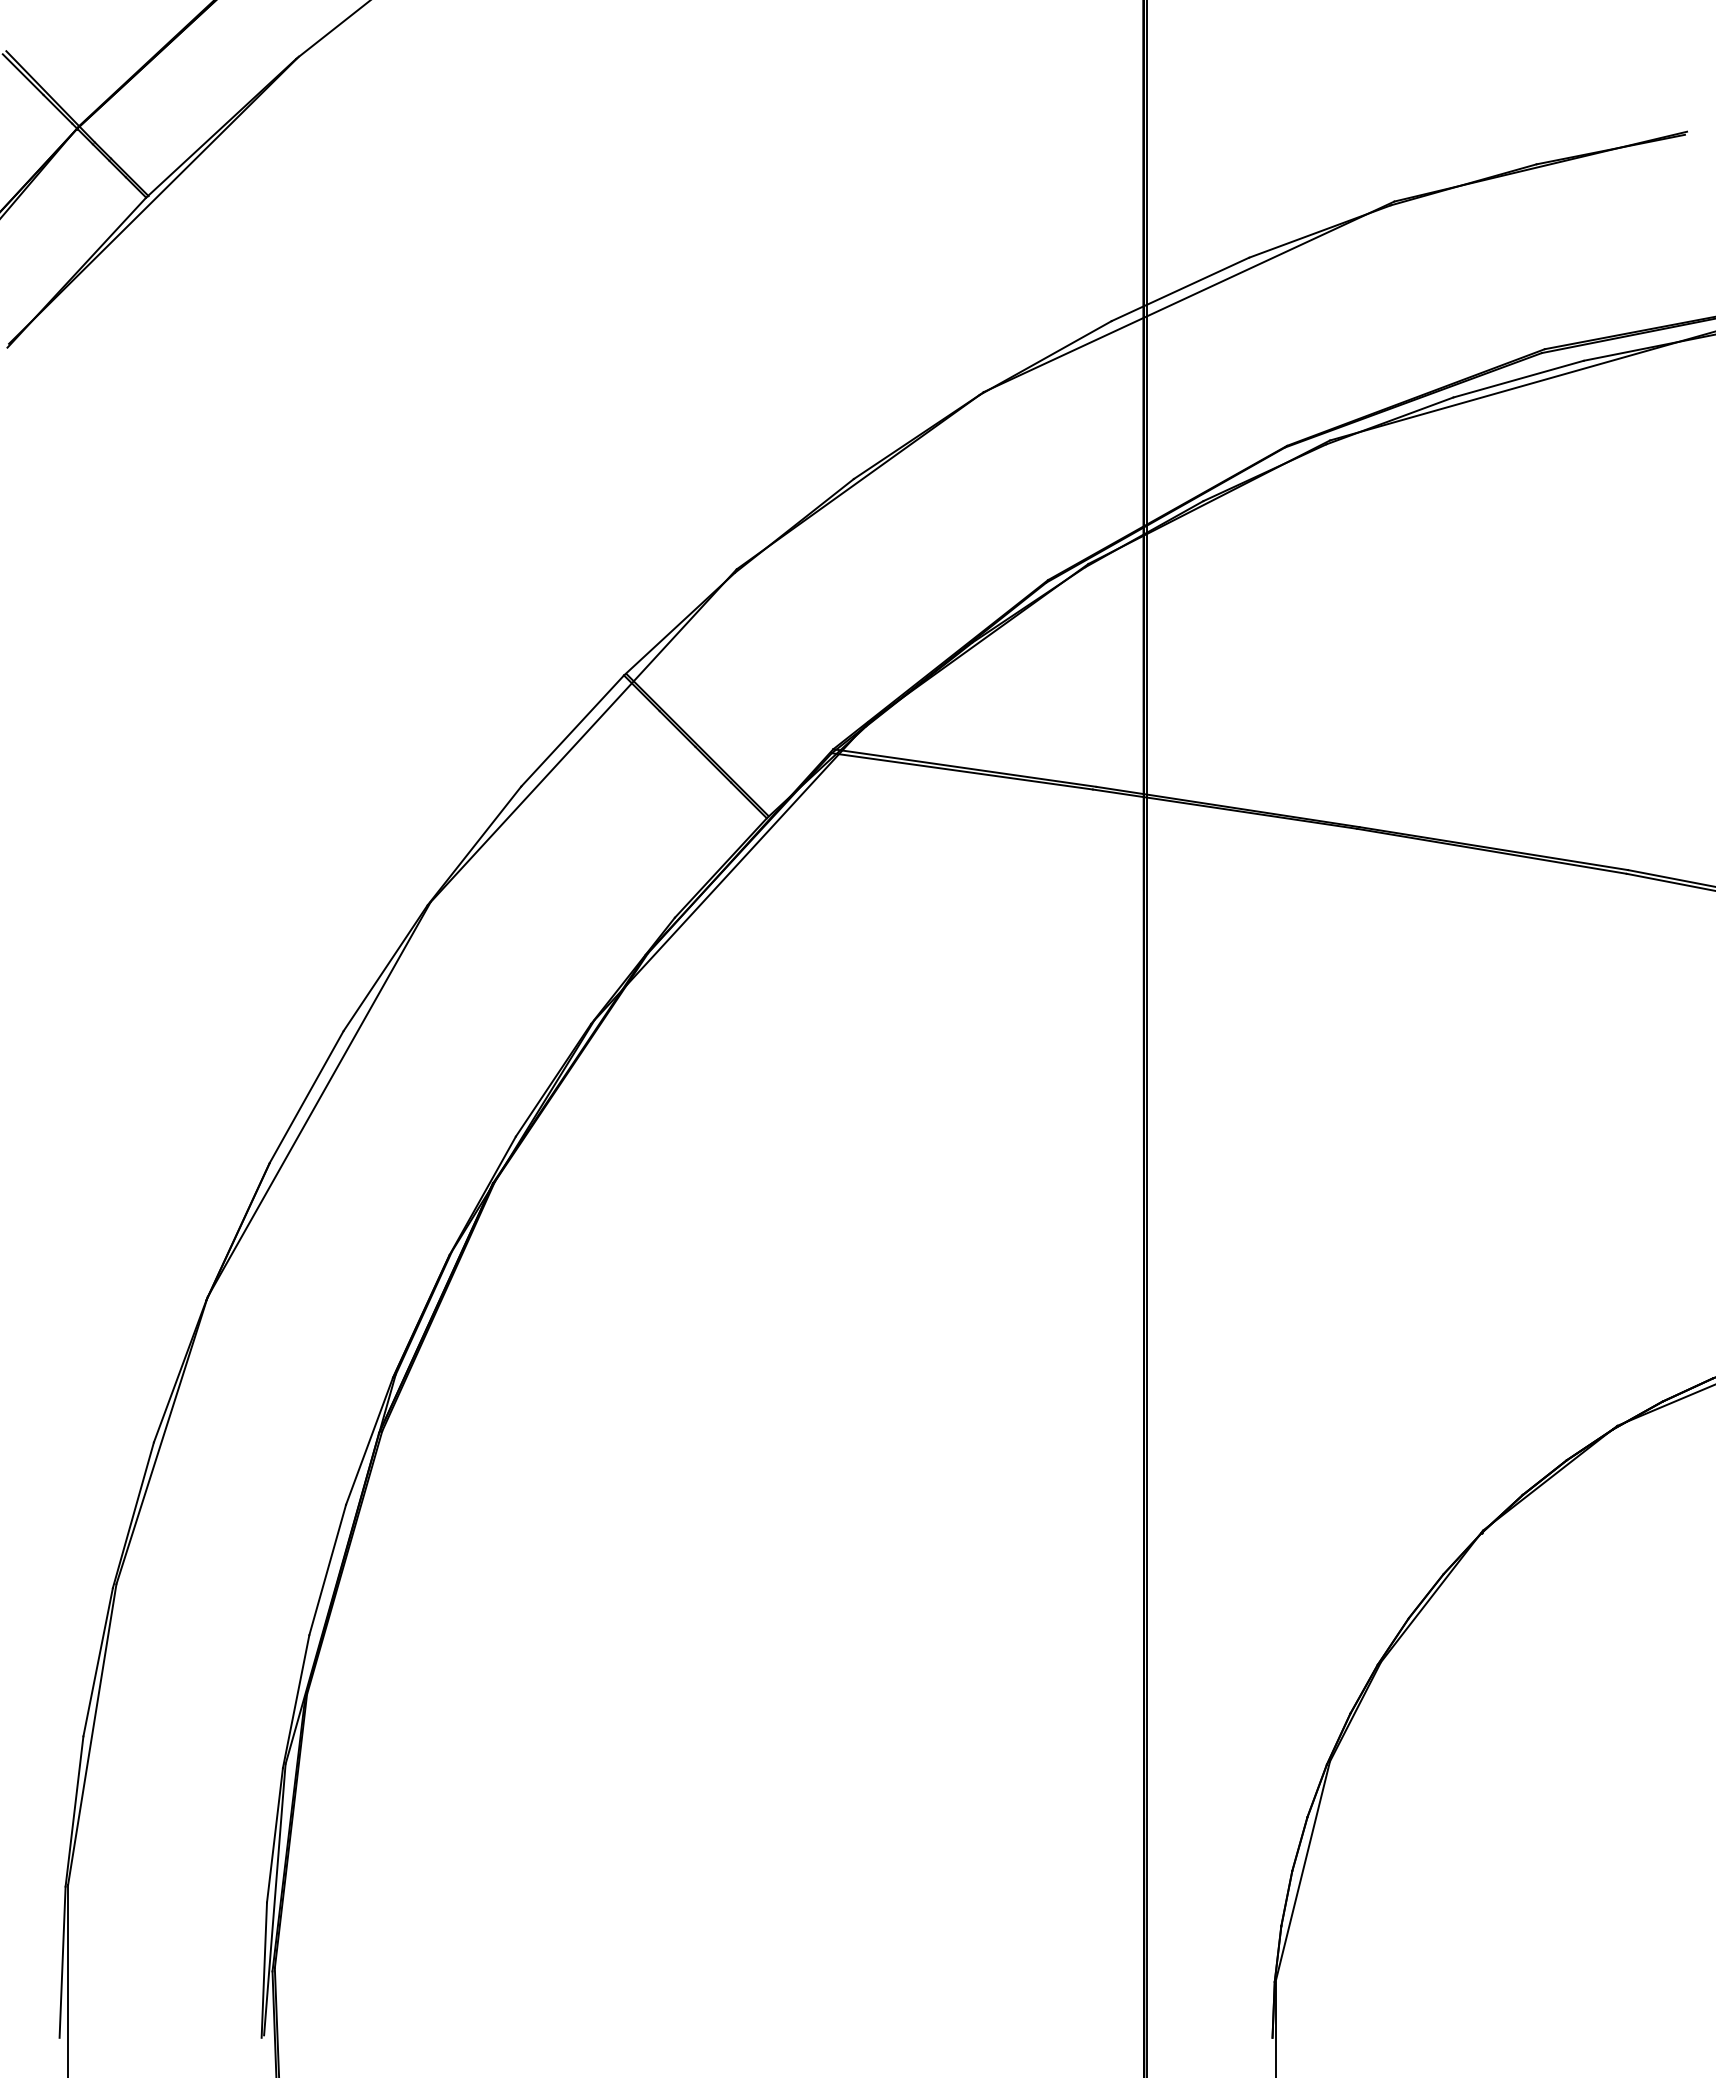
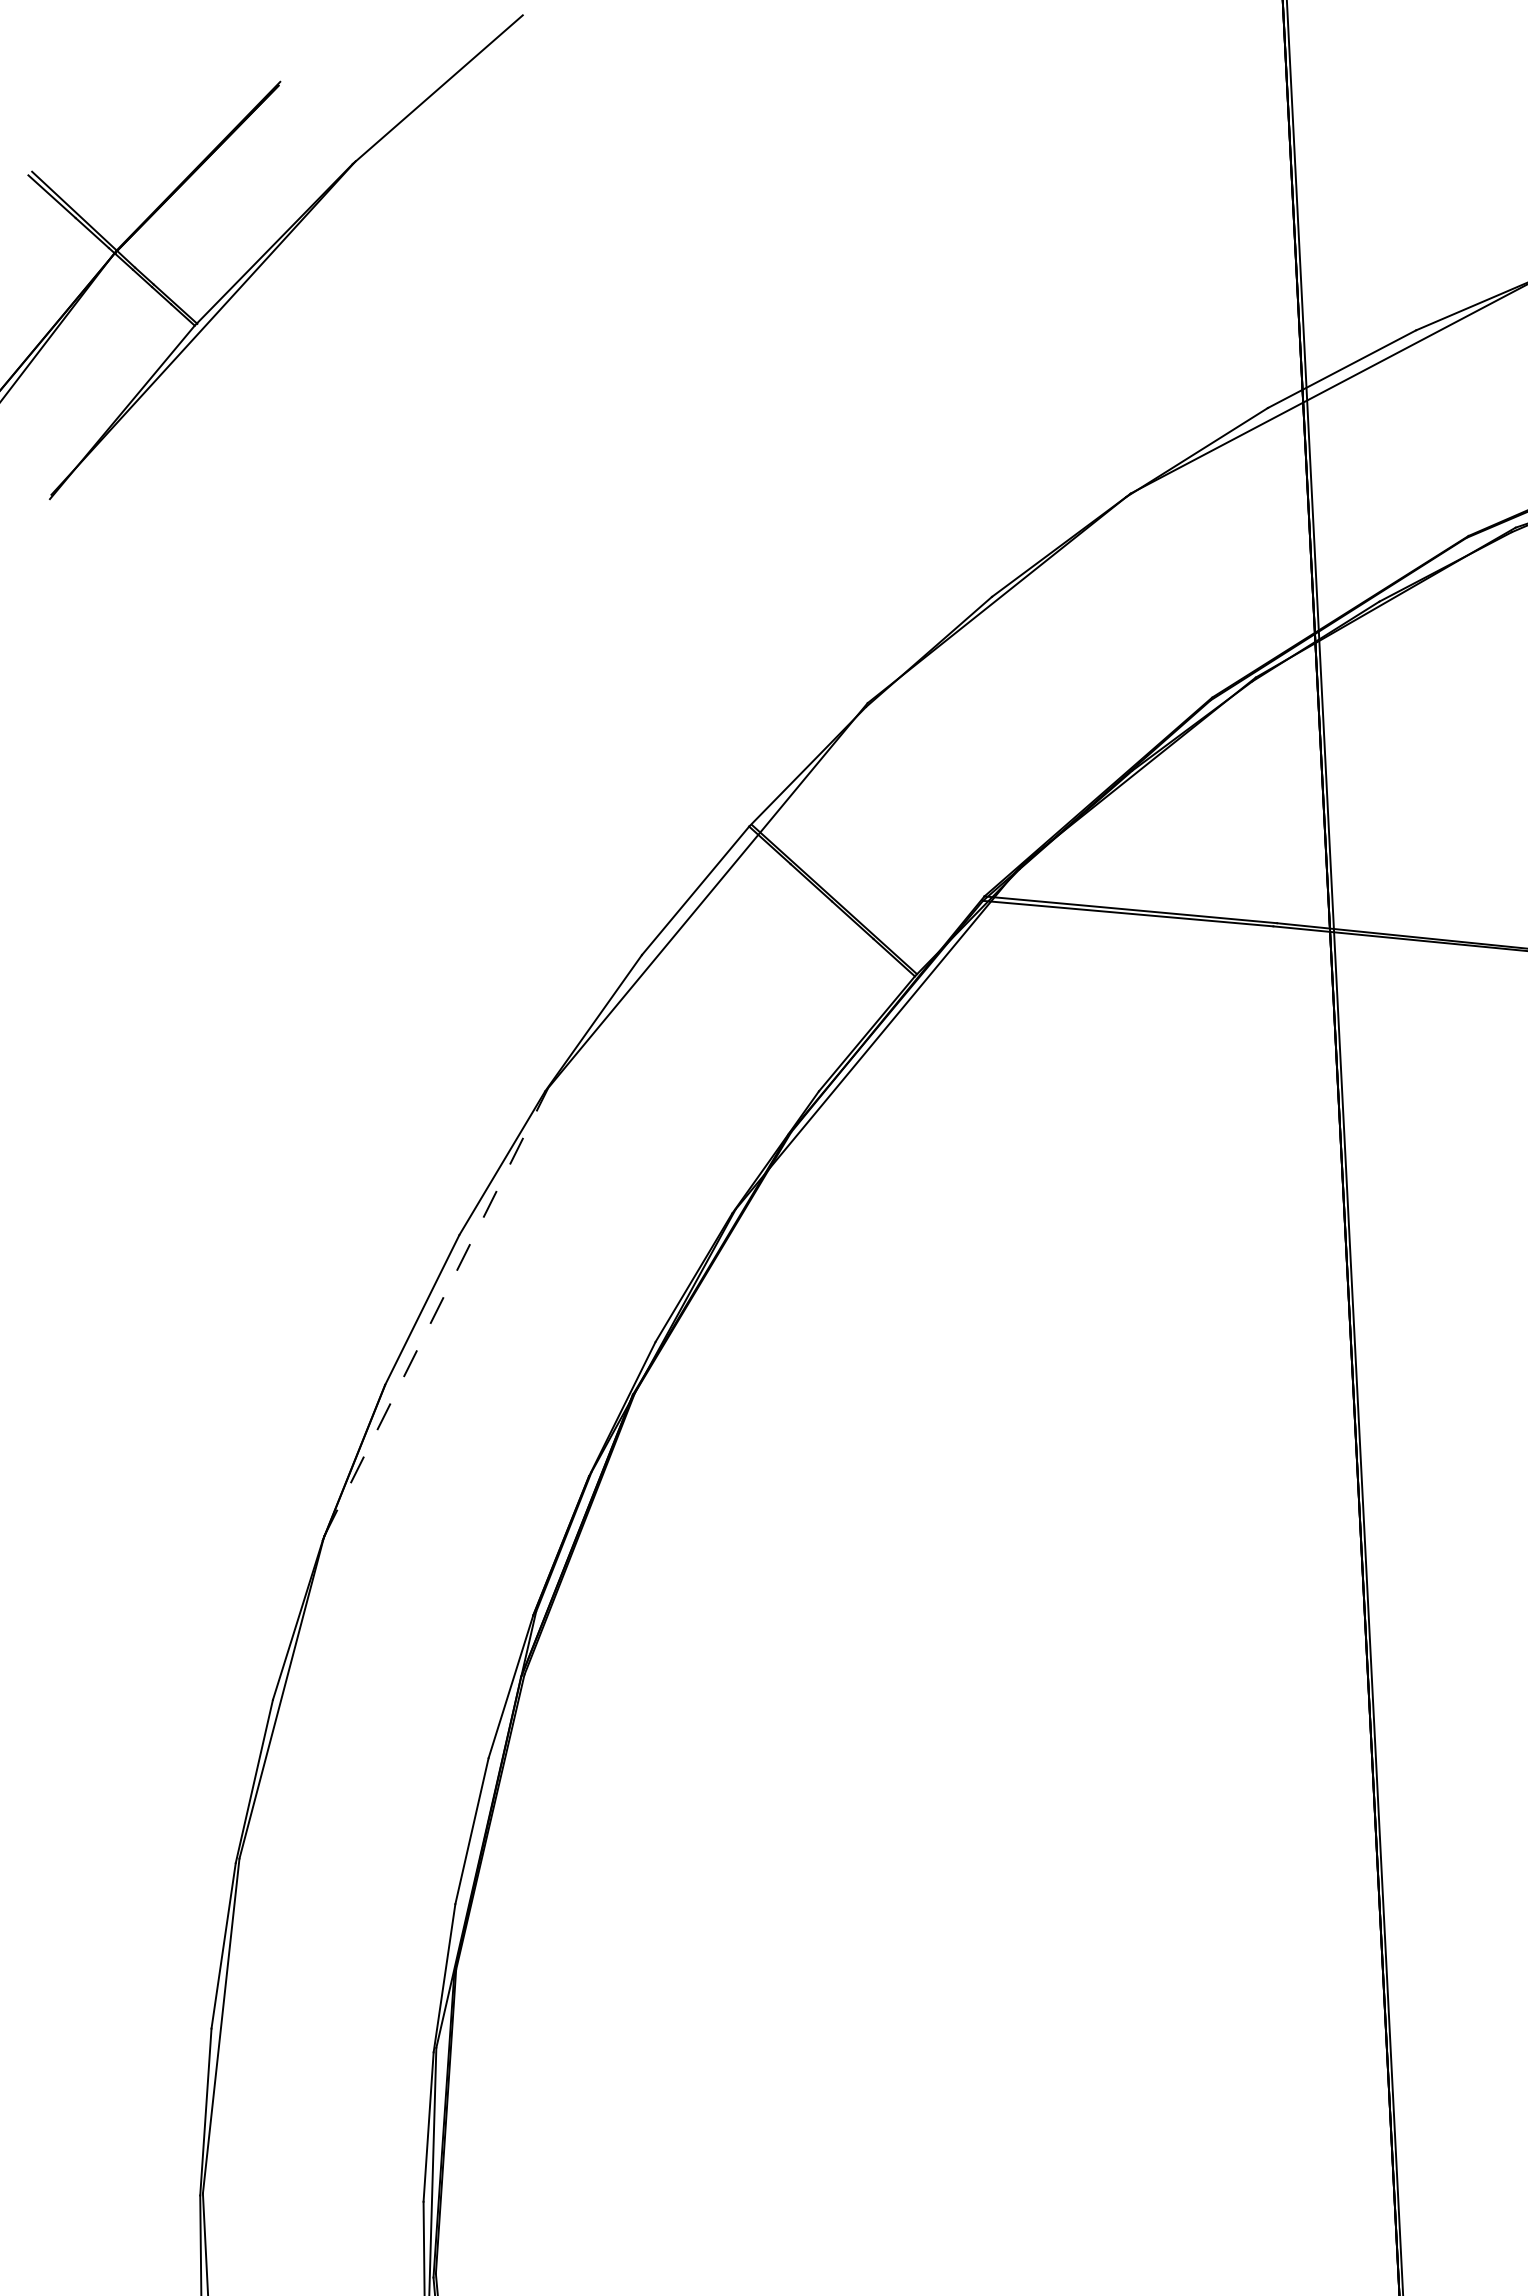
line: (319, 1099) -> (436, 1311), solid -> dashed

